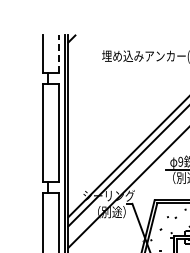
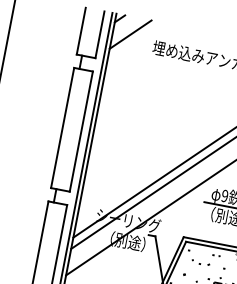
line: (82, 49) -> (130, 34), added
line: (58, 54) -> (99, 34), dashed -> solid
part: (171, 217) -> (200, 262), size x1.67

